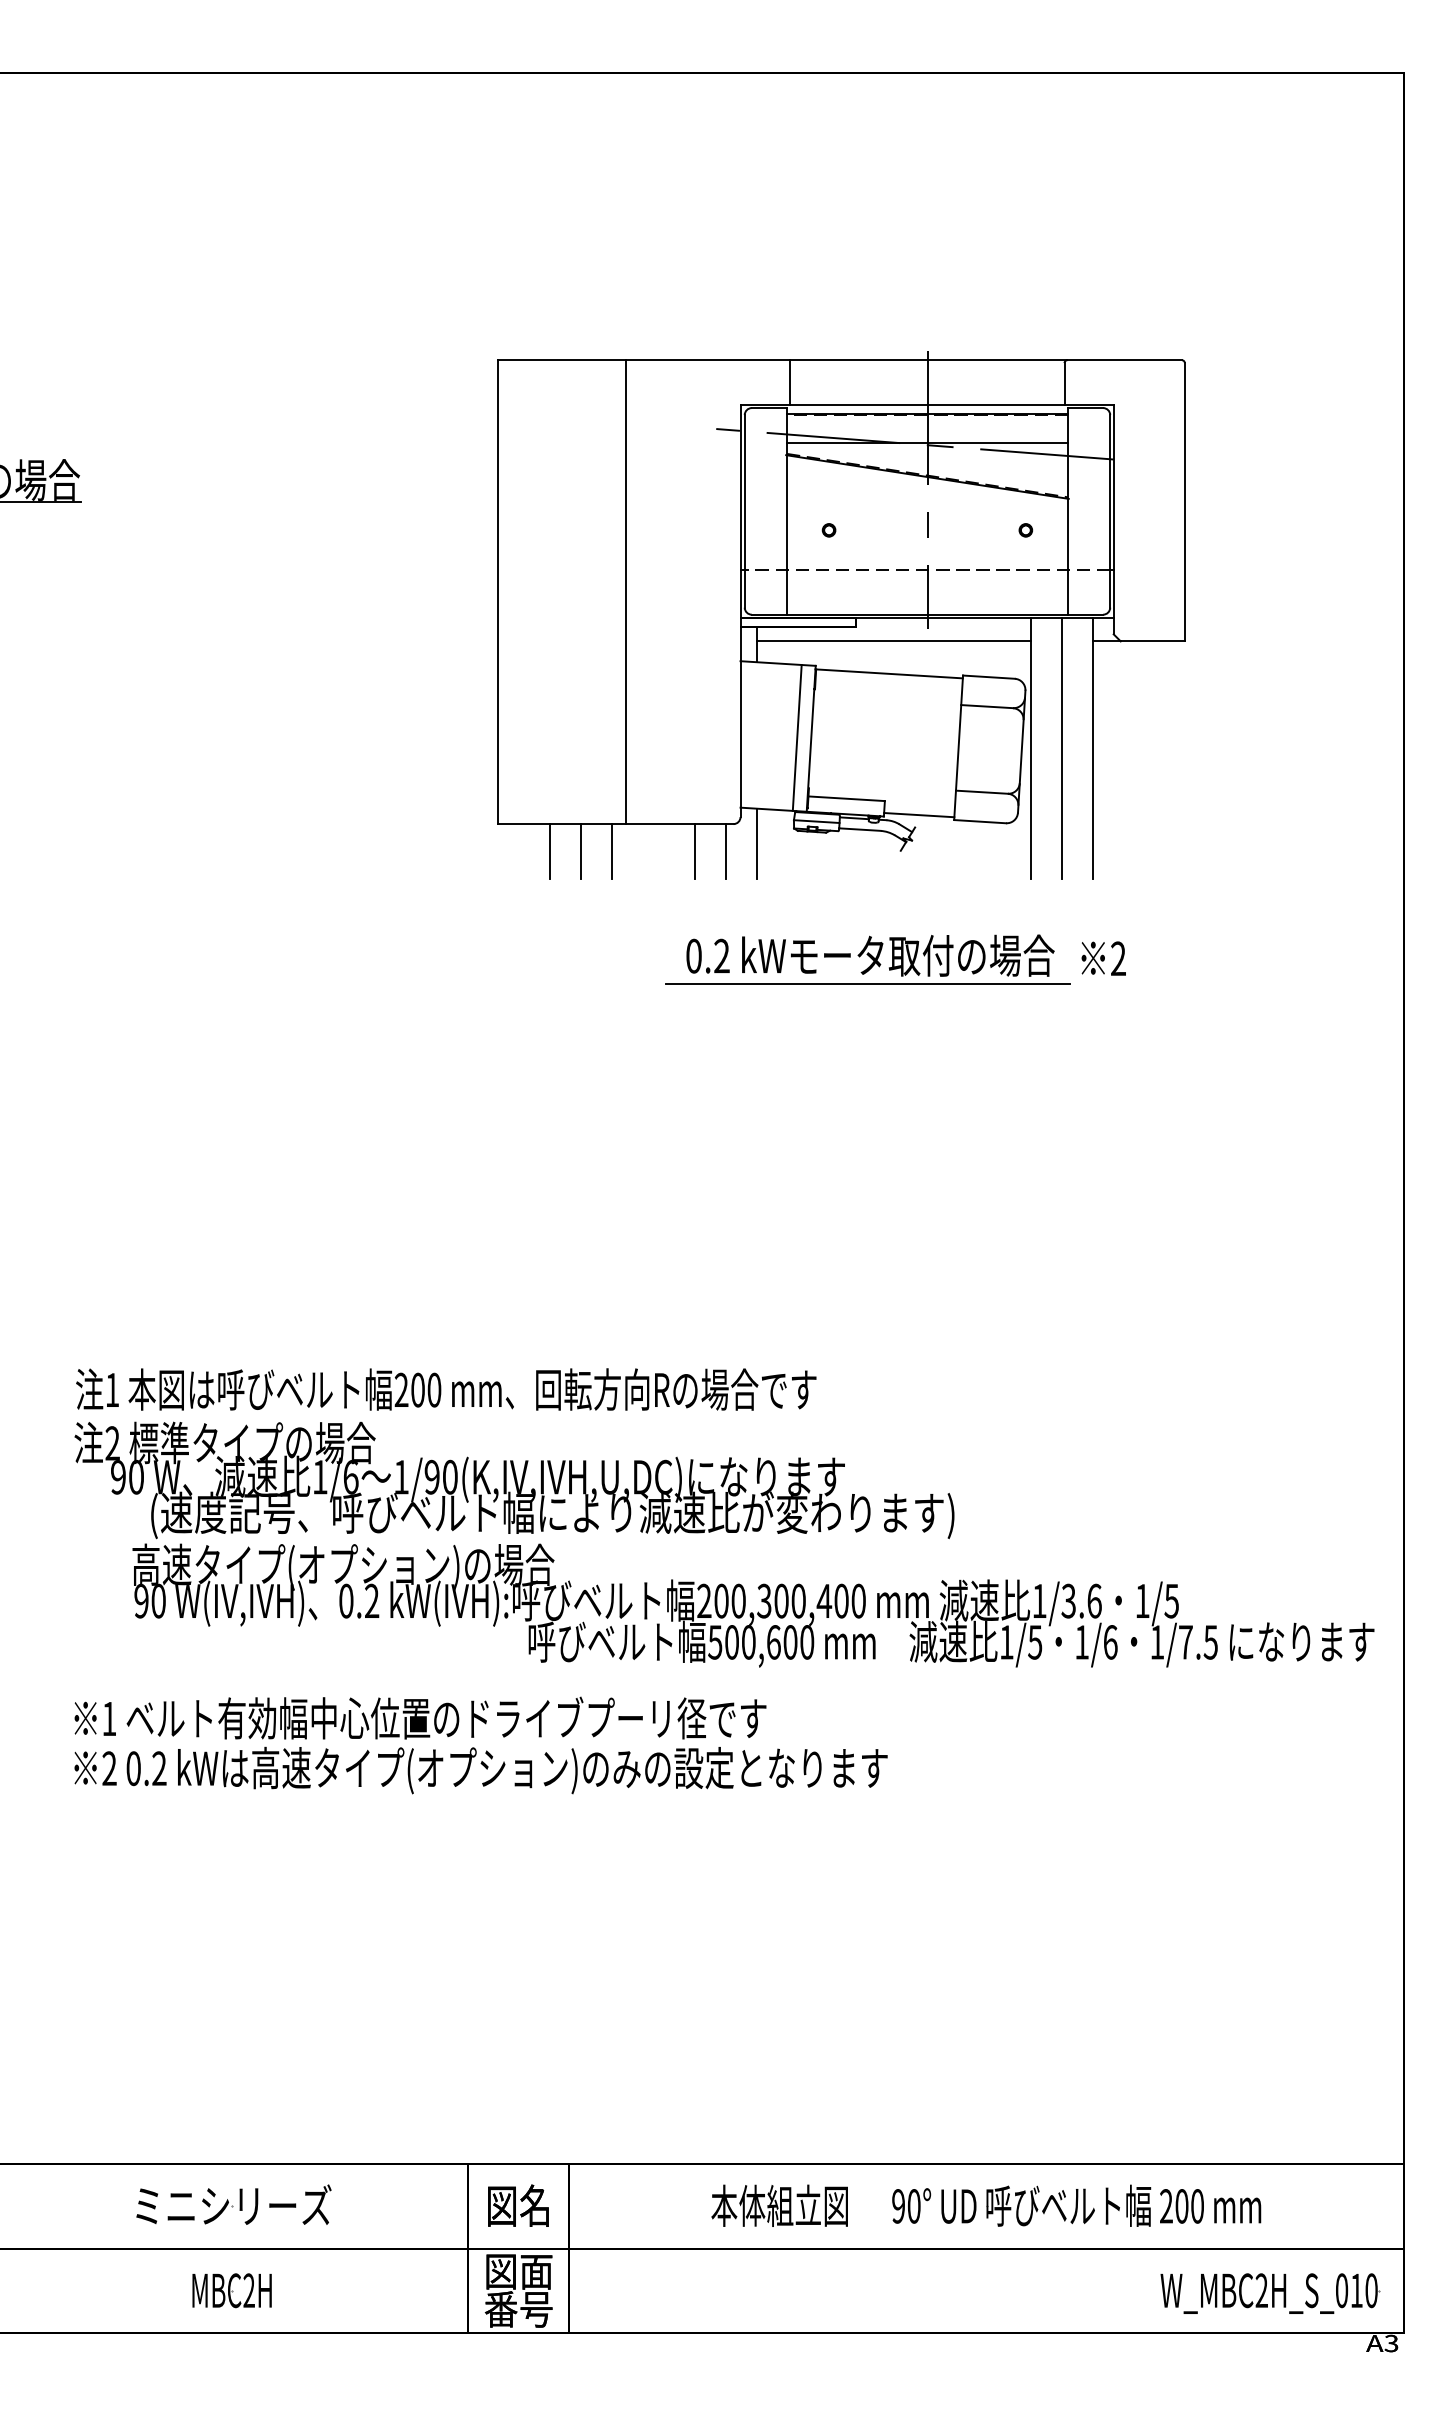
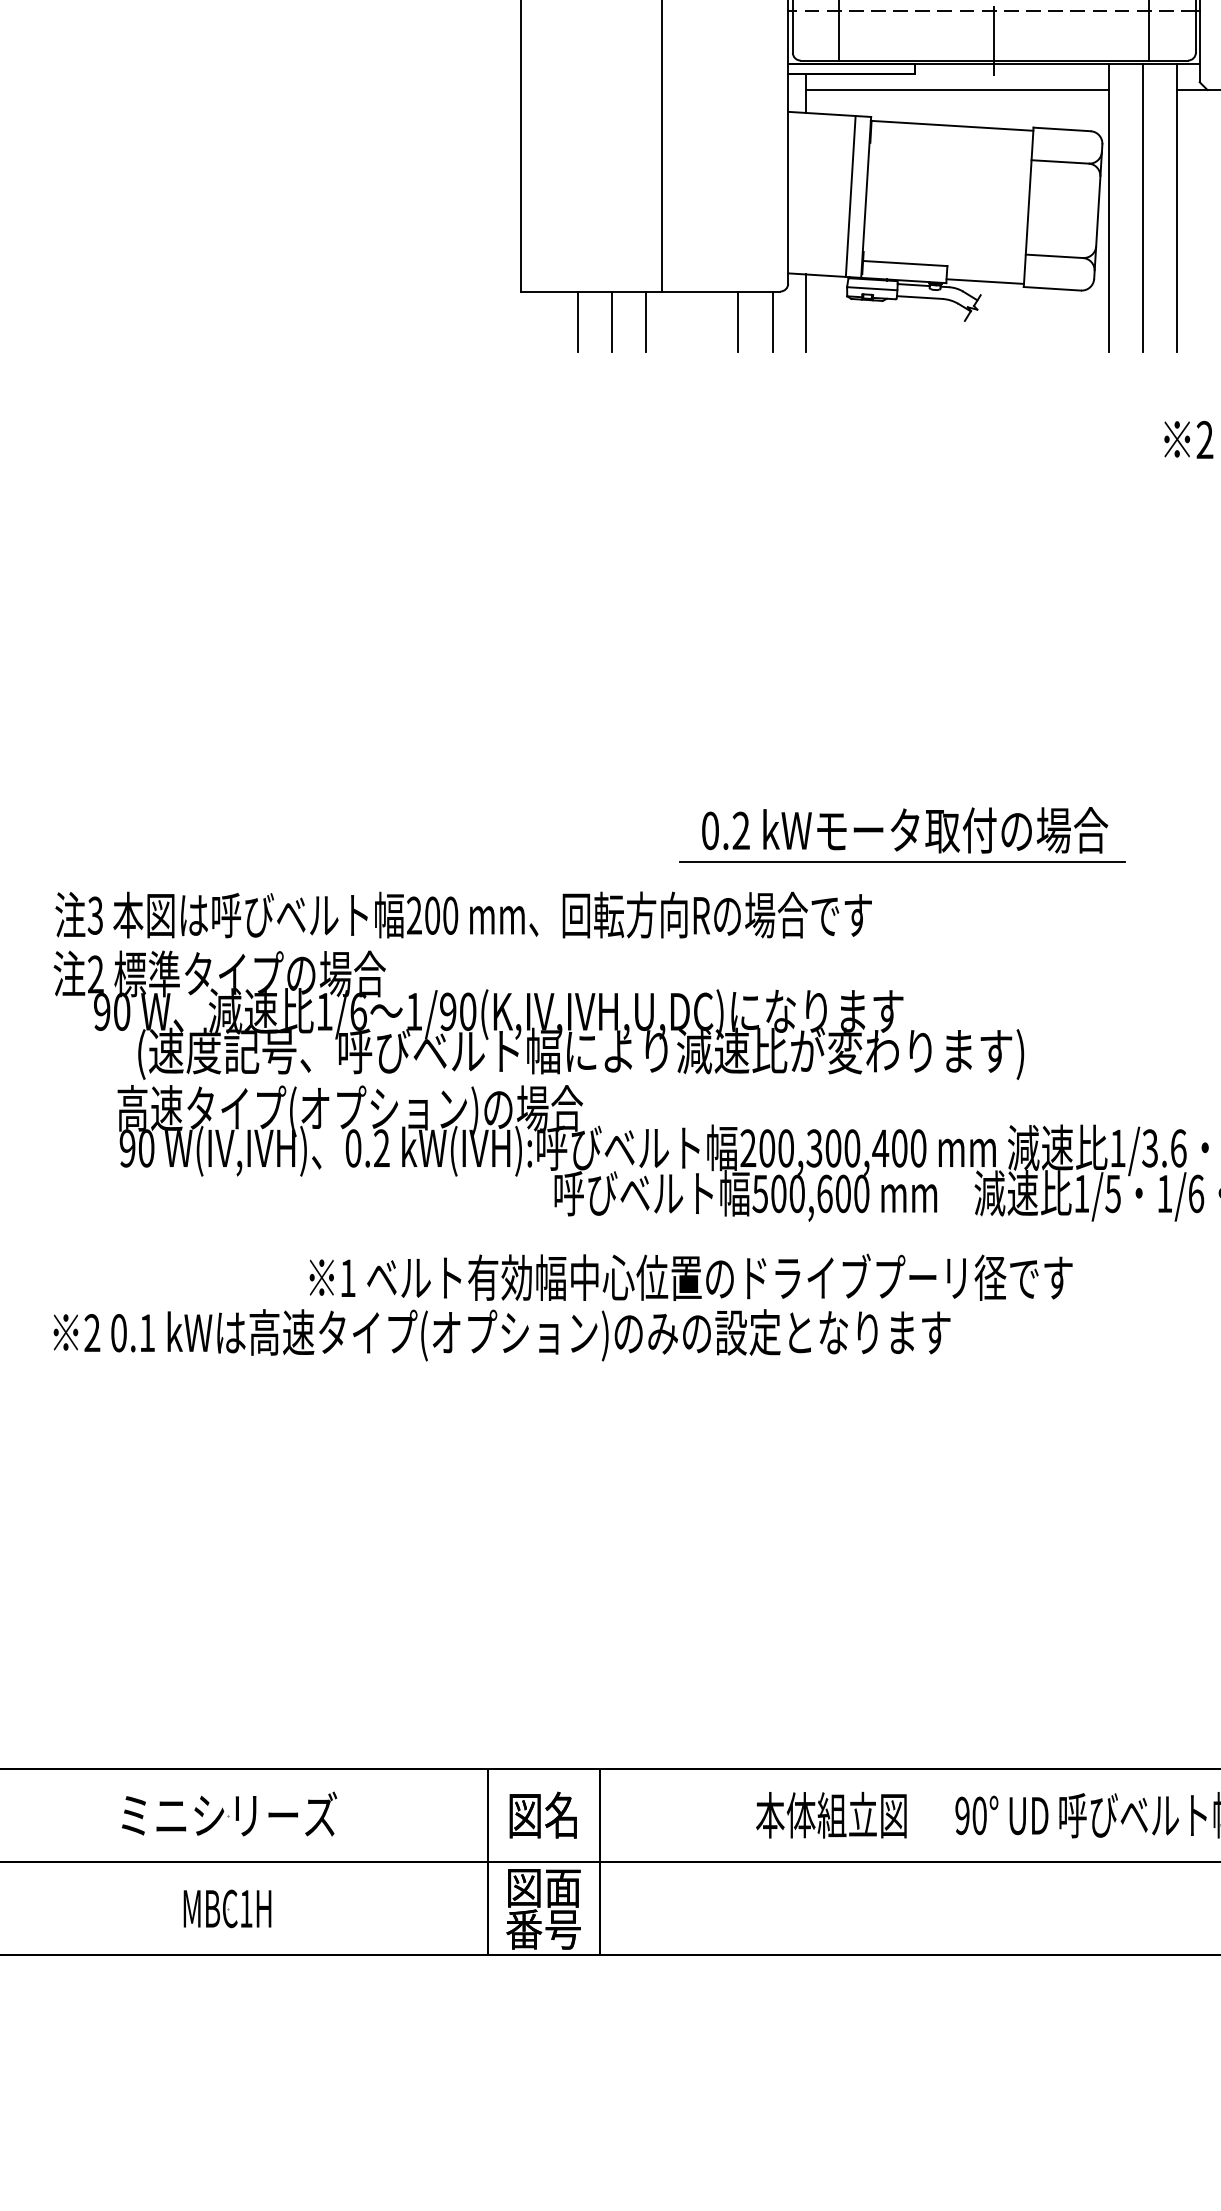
part: (867, 959) -> (901, 834), moved
text: (111, 1389) -> (94, 915), 1 -> 3
text: (420, 1717) -> (691, 1276), moved
text: (159, 1768) -> (147, 1332), 0.2 -> 0.1
text: (248, 2290) -> (245, 1908), MBC2H -> MBC1H

